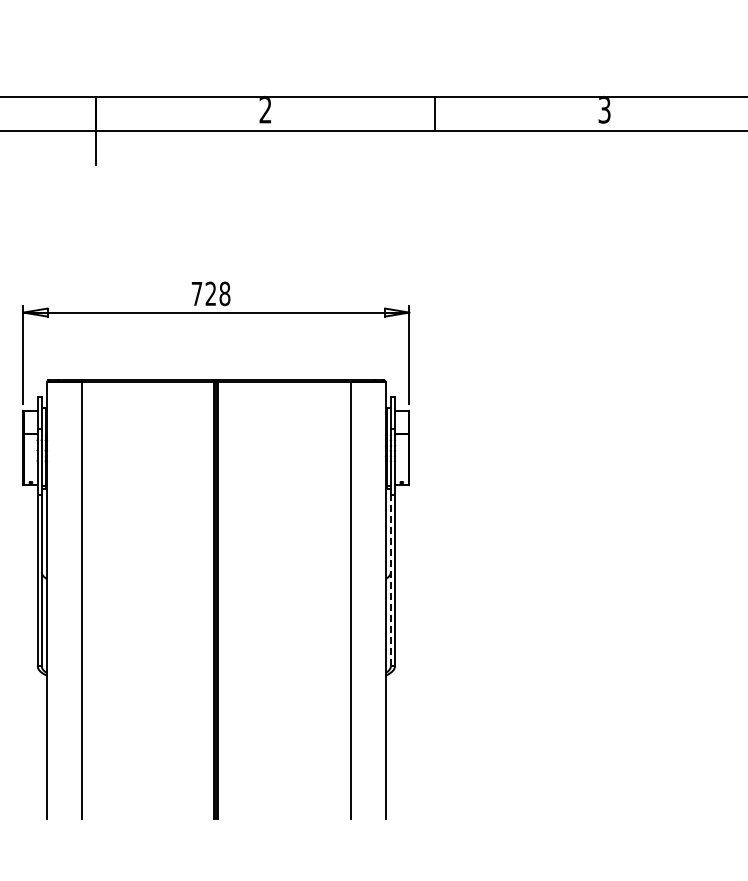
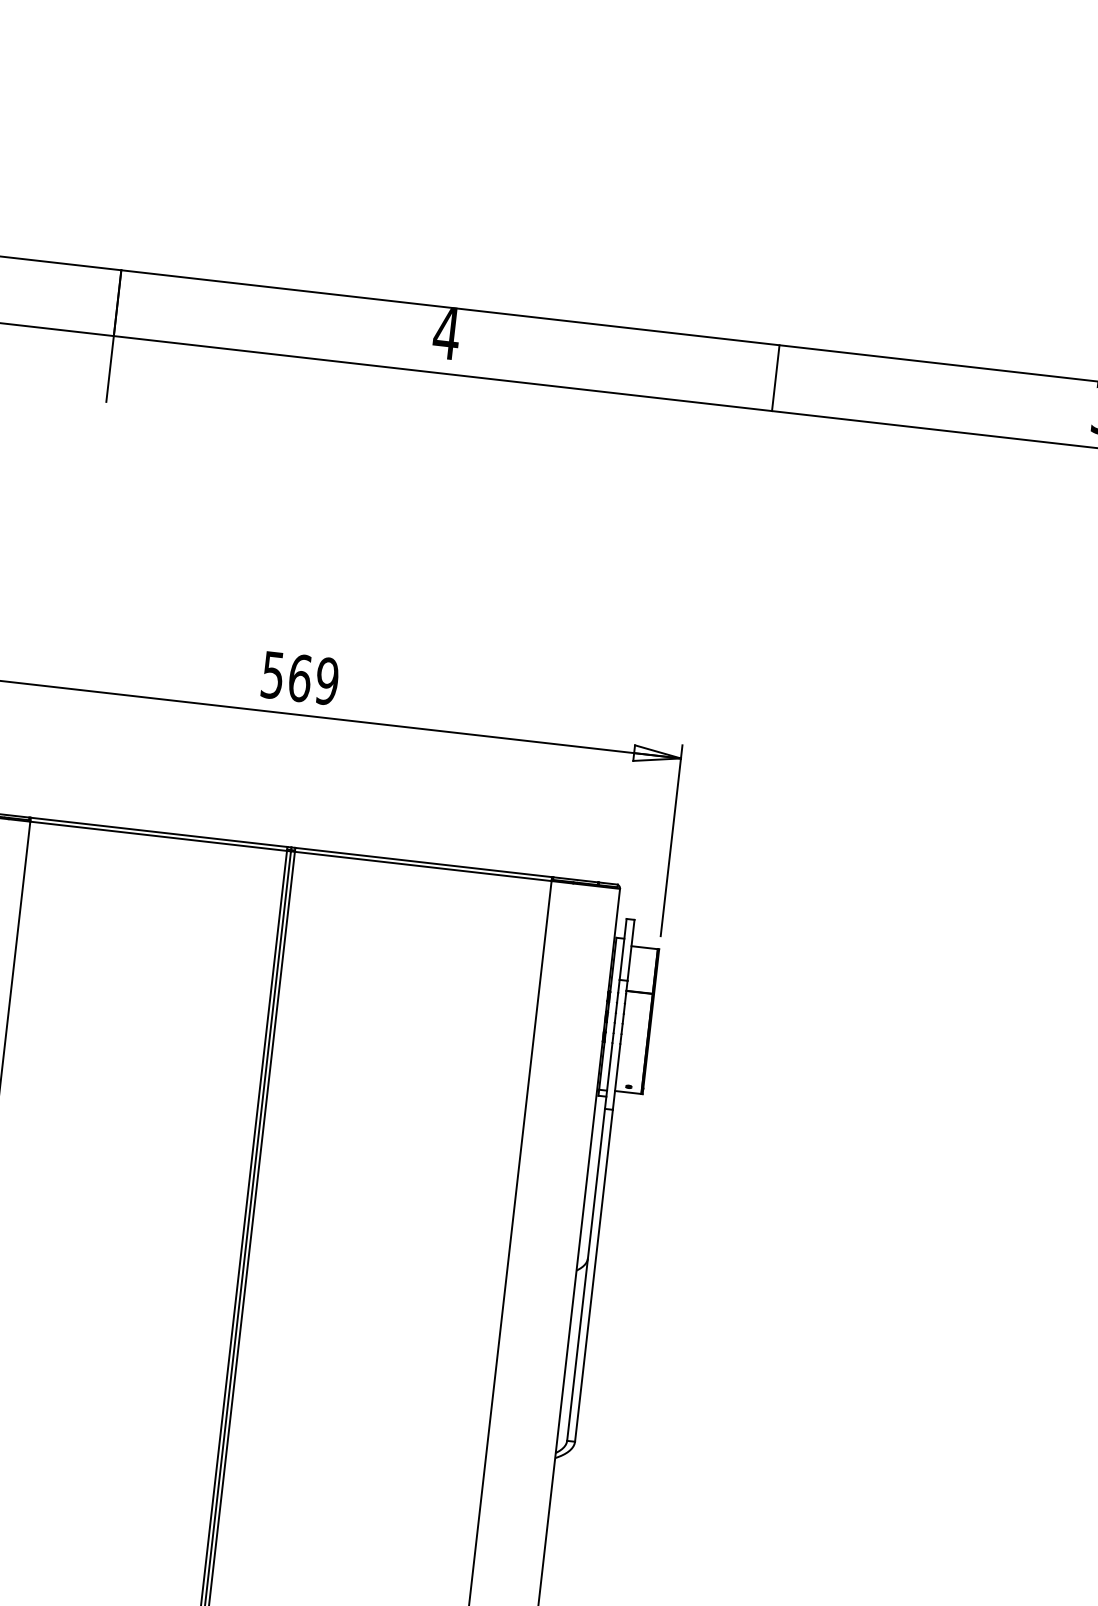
text: (265, 110) -> (446, 334), 2 -> 4
text: (210, 293) -> (299, 677), 728 -> 569
line: (390, 580) -> (585, 1274), dashed -> solid

